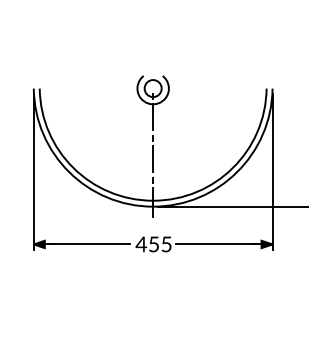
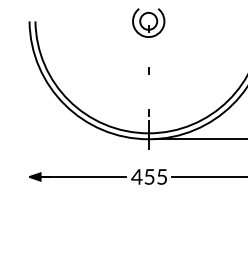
line: (153, 117) -> (149, 50), removed
line: (153, 159) -> (149, 92), removed
line: (33, 171) -> (29, 104), removed

